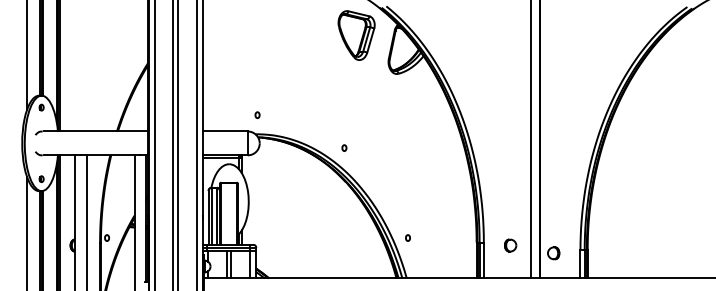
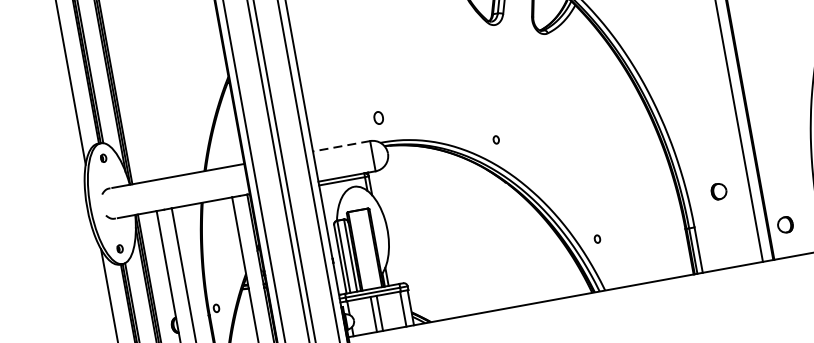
part: (257, 115) -> (378, 118), size x1.6
line: (225, 131) -> (341, 146), solid -> dashed
part: (510, 245) -> (718, 191), moved

